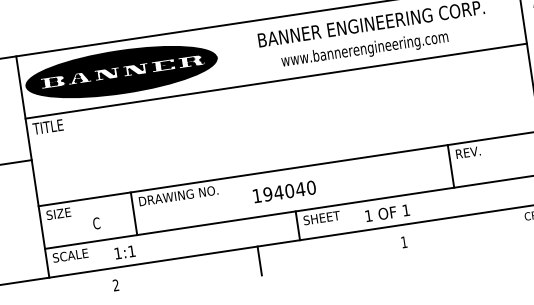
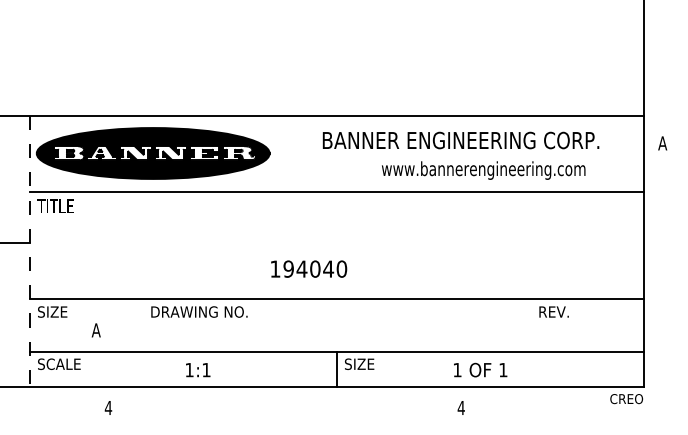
text: (364, 49) -> (483, 170), moved
line: (450, 166) -> (530, 325), removed
line: (32, 167) -> (29, 251), solid -> dashed
text: (284, 191) -> (309, 268), moved
text: (387, 212) -> (480, 369), moved
line: (133, 213) -> (142, 325), removed
text: (326, 216) -> (372, 363), SHEET -> SIZE
text: (95, 223) -> (95, 330), C -> A
text: (403, 242) -> (460, 407), 1 -> 4
text: (125, 252) -> (198, 370), moved
line: (259, 261) -> (284, 404), removed
text: (116, 284) -> (108, 407), 2 -> 4

